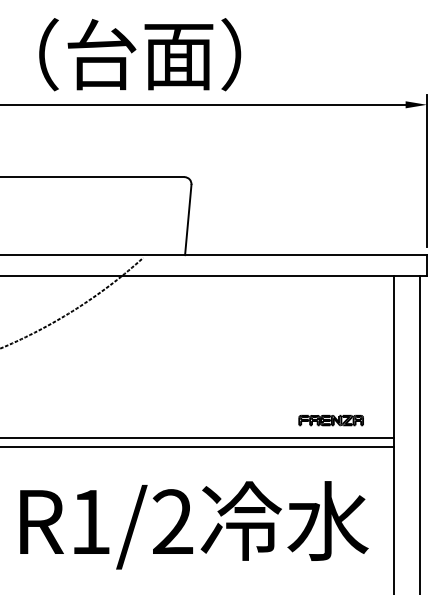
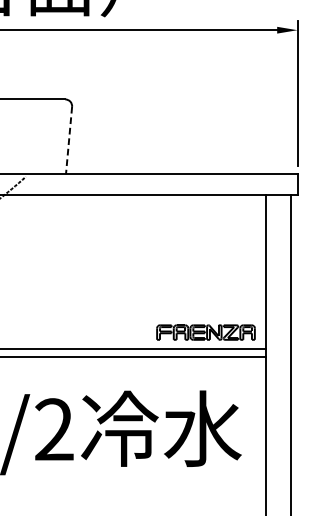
line: (188, 220) -> (69, 140), solid -> dashed
part: (330, 420) -> (205, 332), size x1.6

